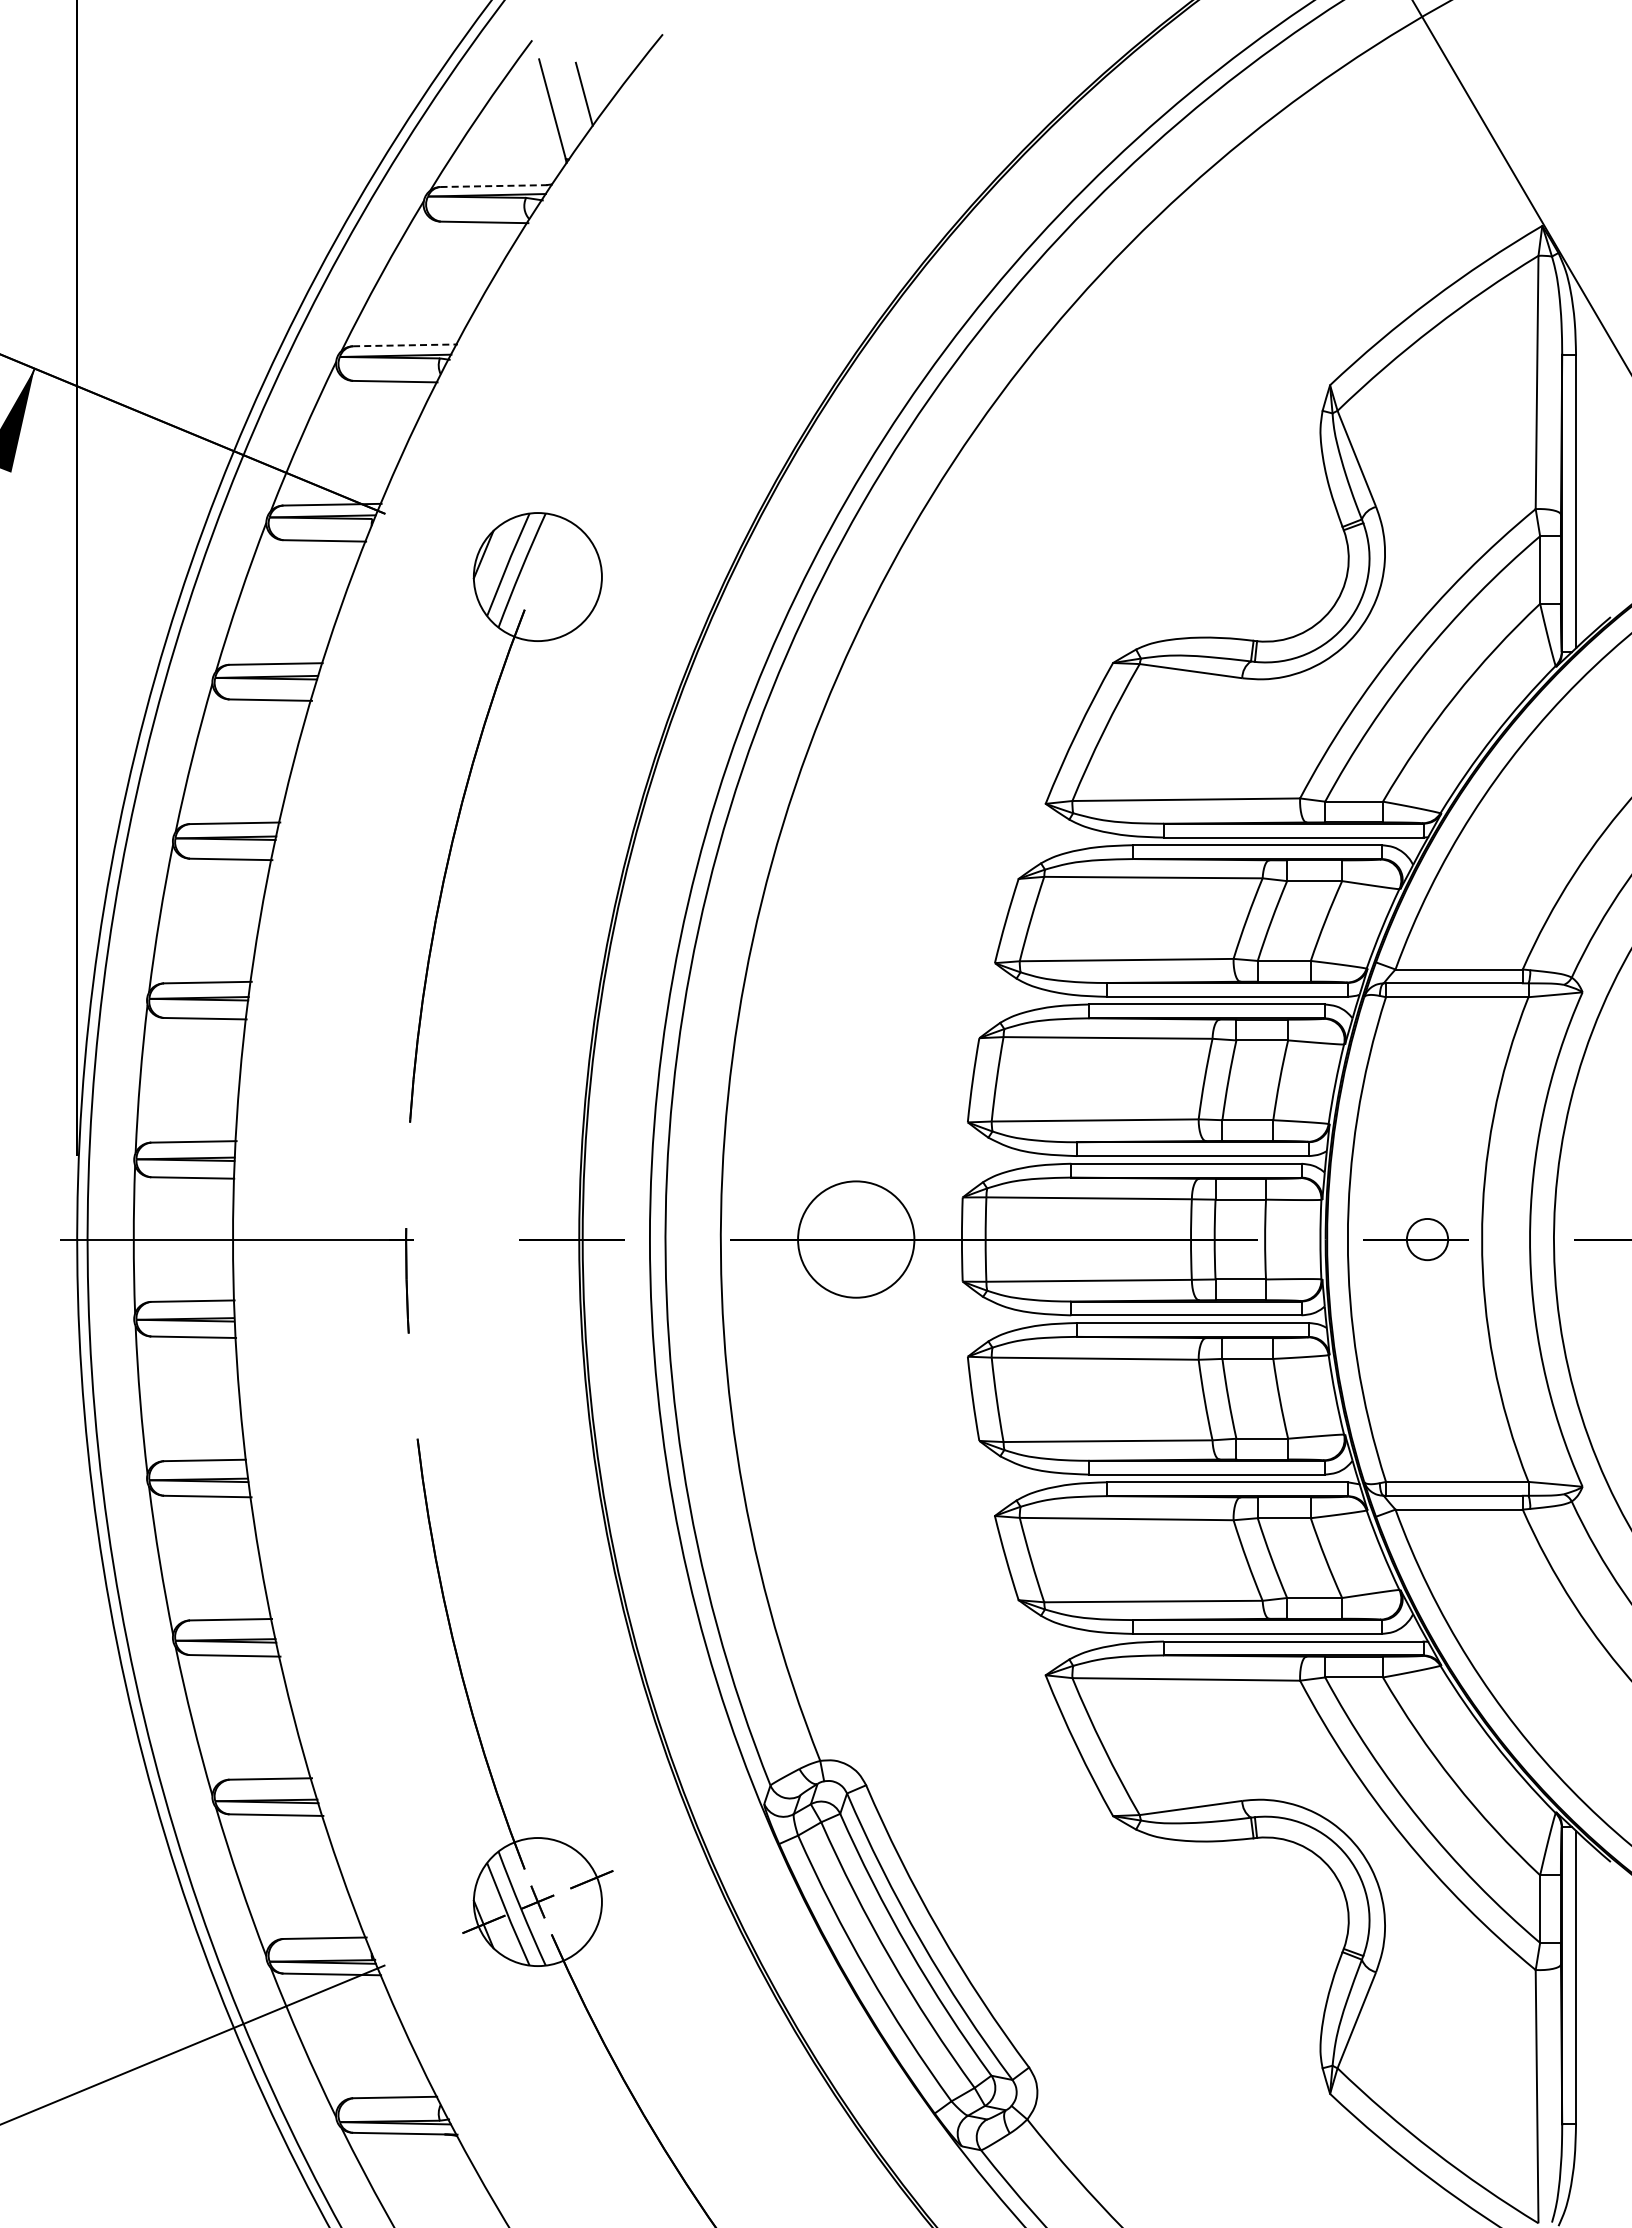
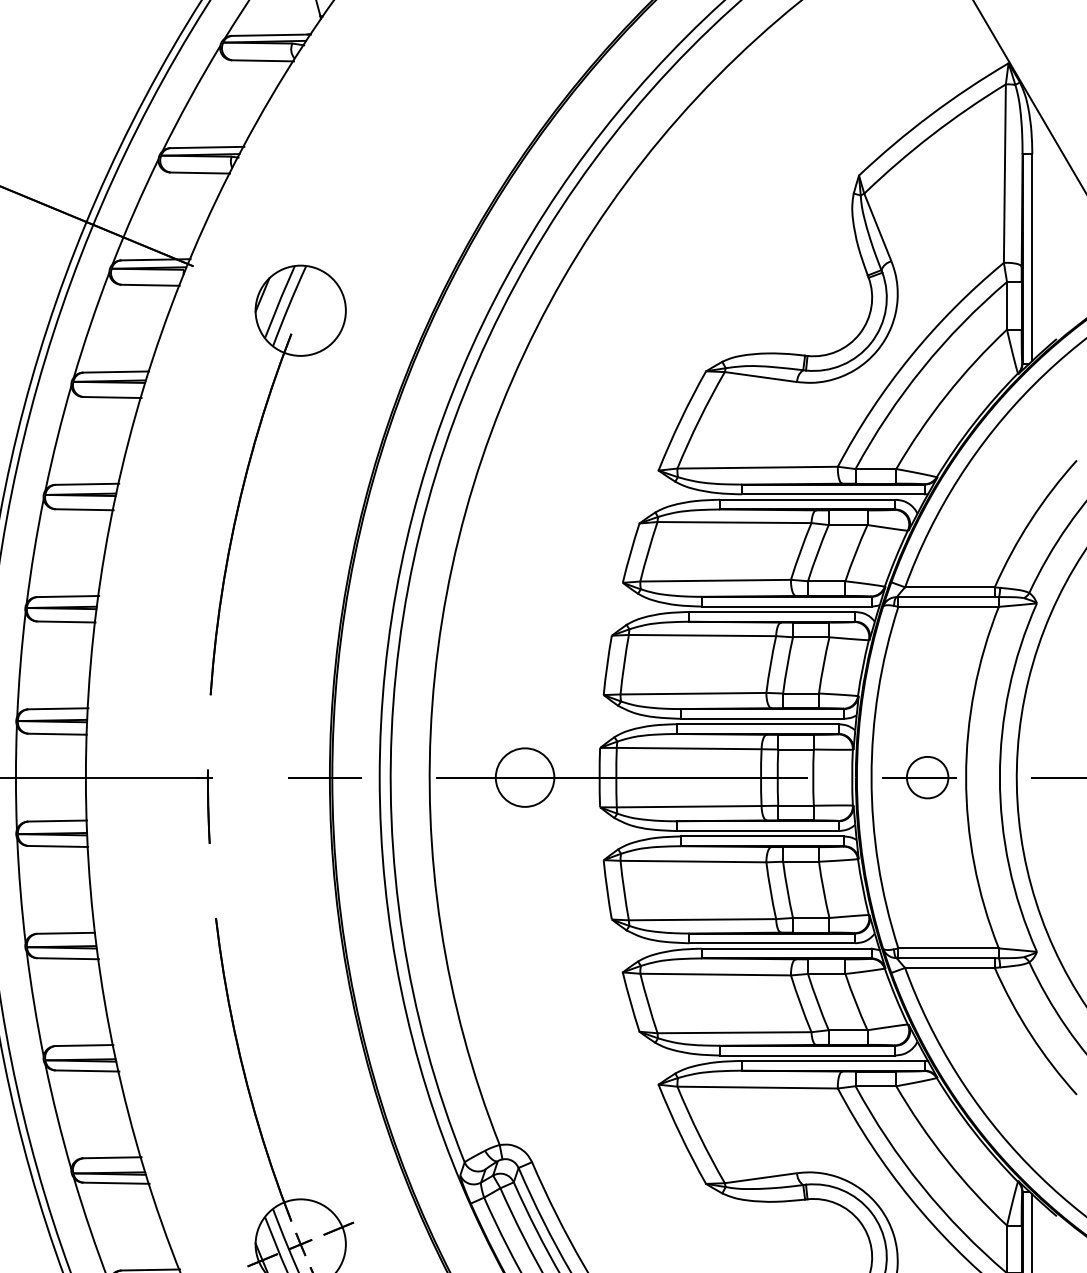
line: (496, 186) -> (271, 35), dashed -> solid
line: (405, 345) -> (207, 147), dashed -> solid
circle: (855, 1239) -> (524, 777), size x0.71
circle: (1427, 1239) -> (927, 777), size x1.43

